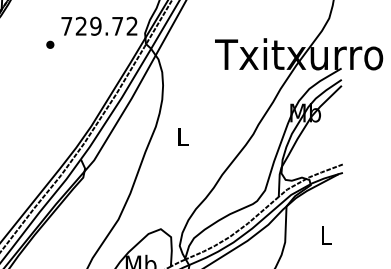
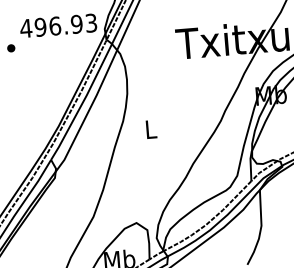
text: (98, 25) -> (57, 25), 729.72 -> 496.93

